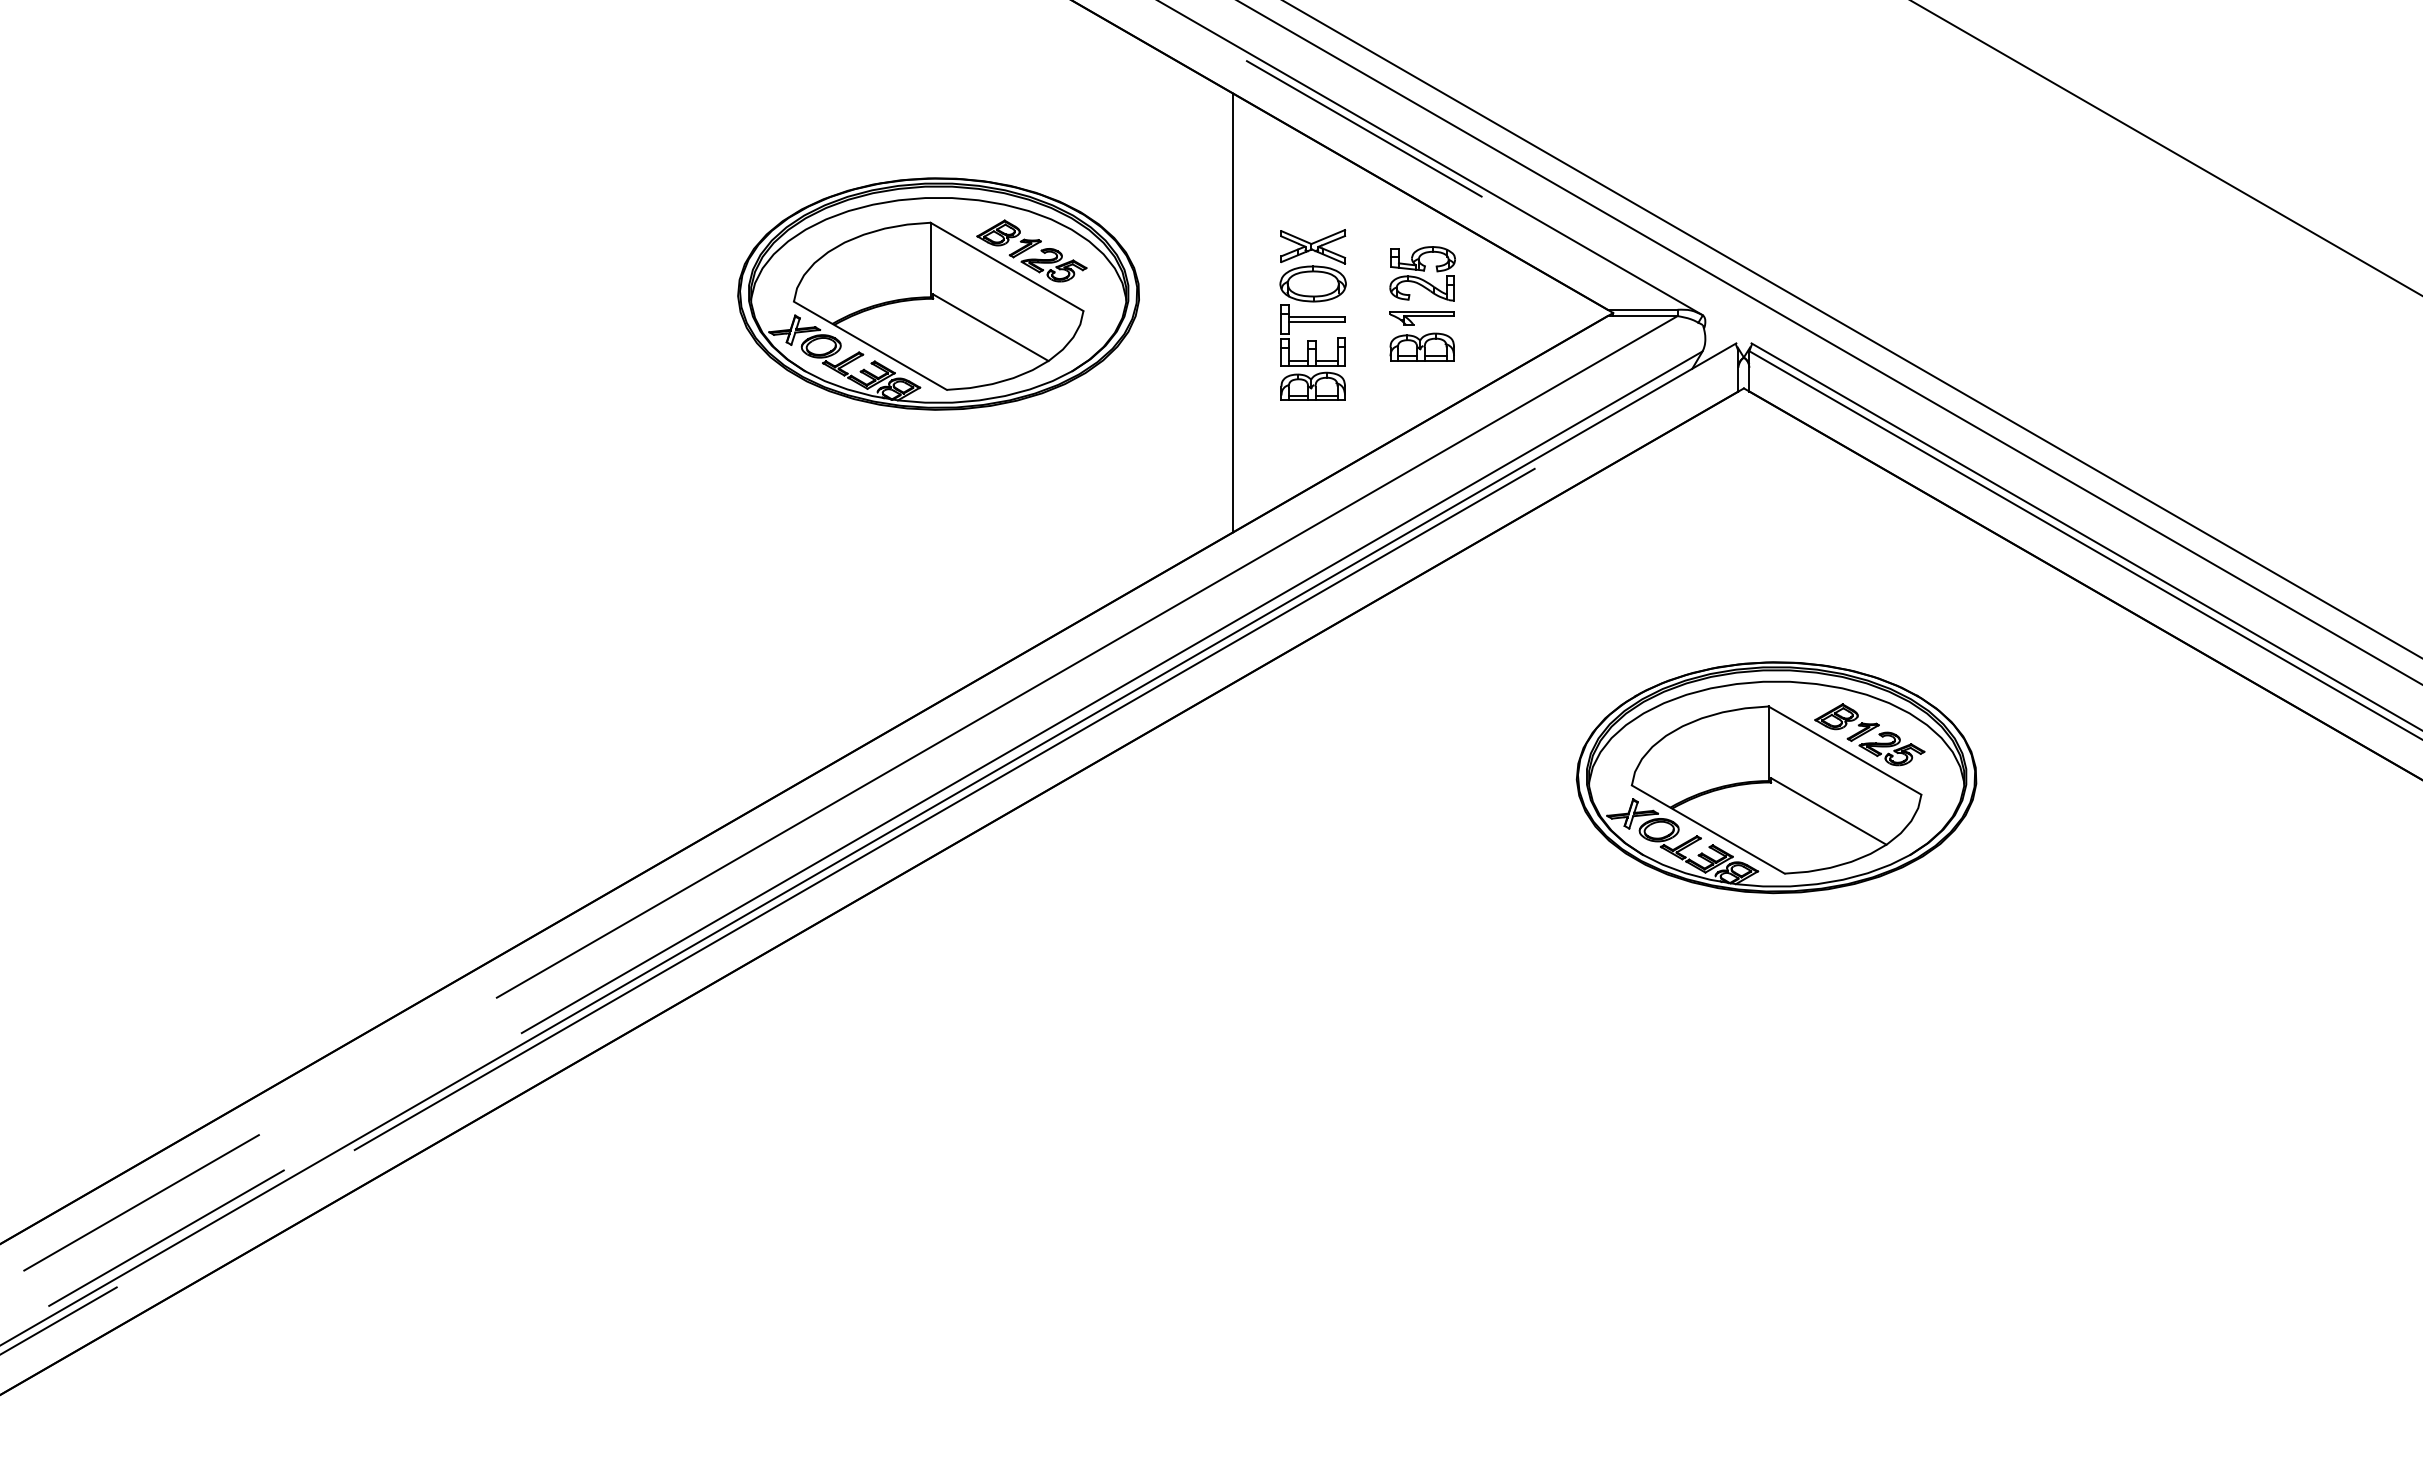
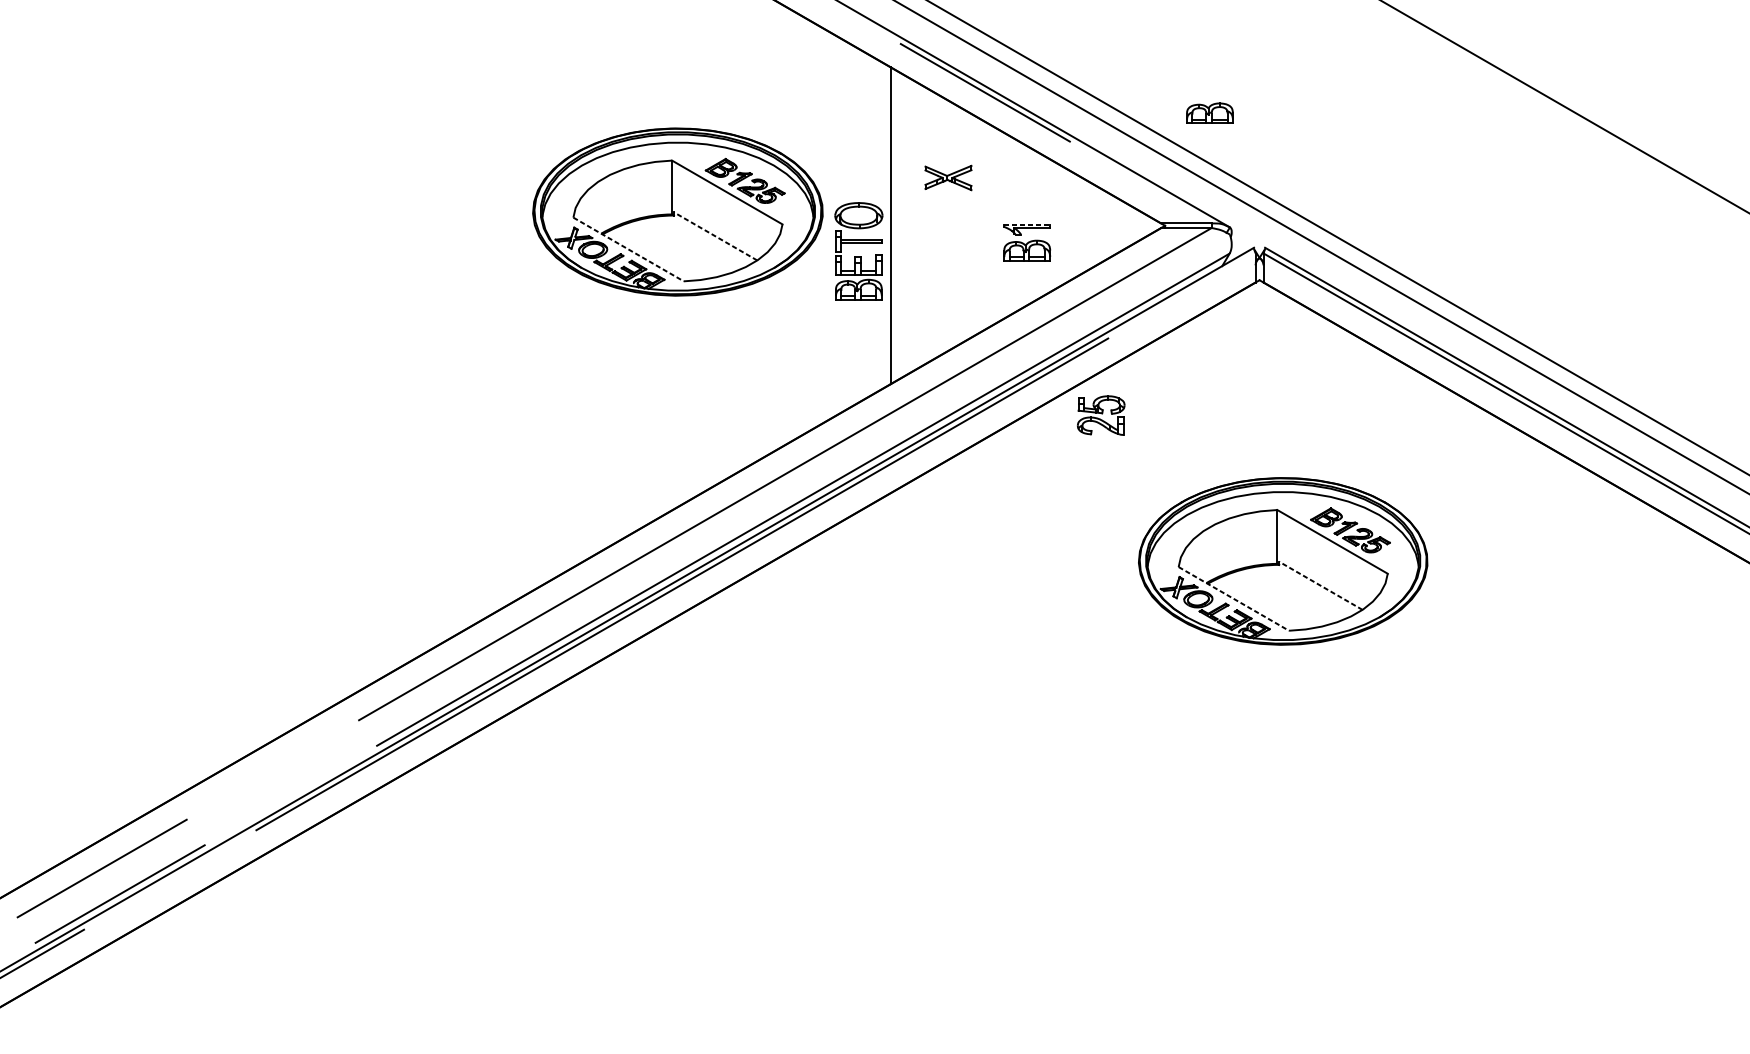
part: (1674, 156) -> (1209, 112), added
part: (1422, 273) -> (1101, 415), moved
line: (1422, 311) -> (1027, 224), solid -> dashed
line: (990, 327) -> (715, 236), solid -> dashed
part: (1312, 340) -> (858, 256), moved
line: (870, 346) -> (628, 249), solid -> dashed
line: (1828, 811) -> (1320, 585), solid -> dashed
line: (1708, 829) -> (1233, 598), solid -> dashed

